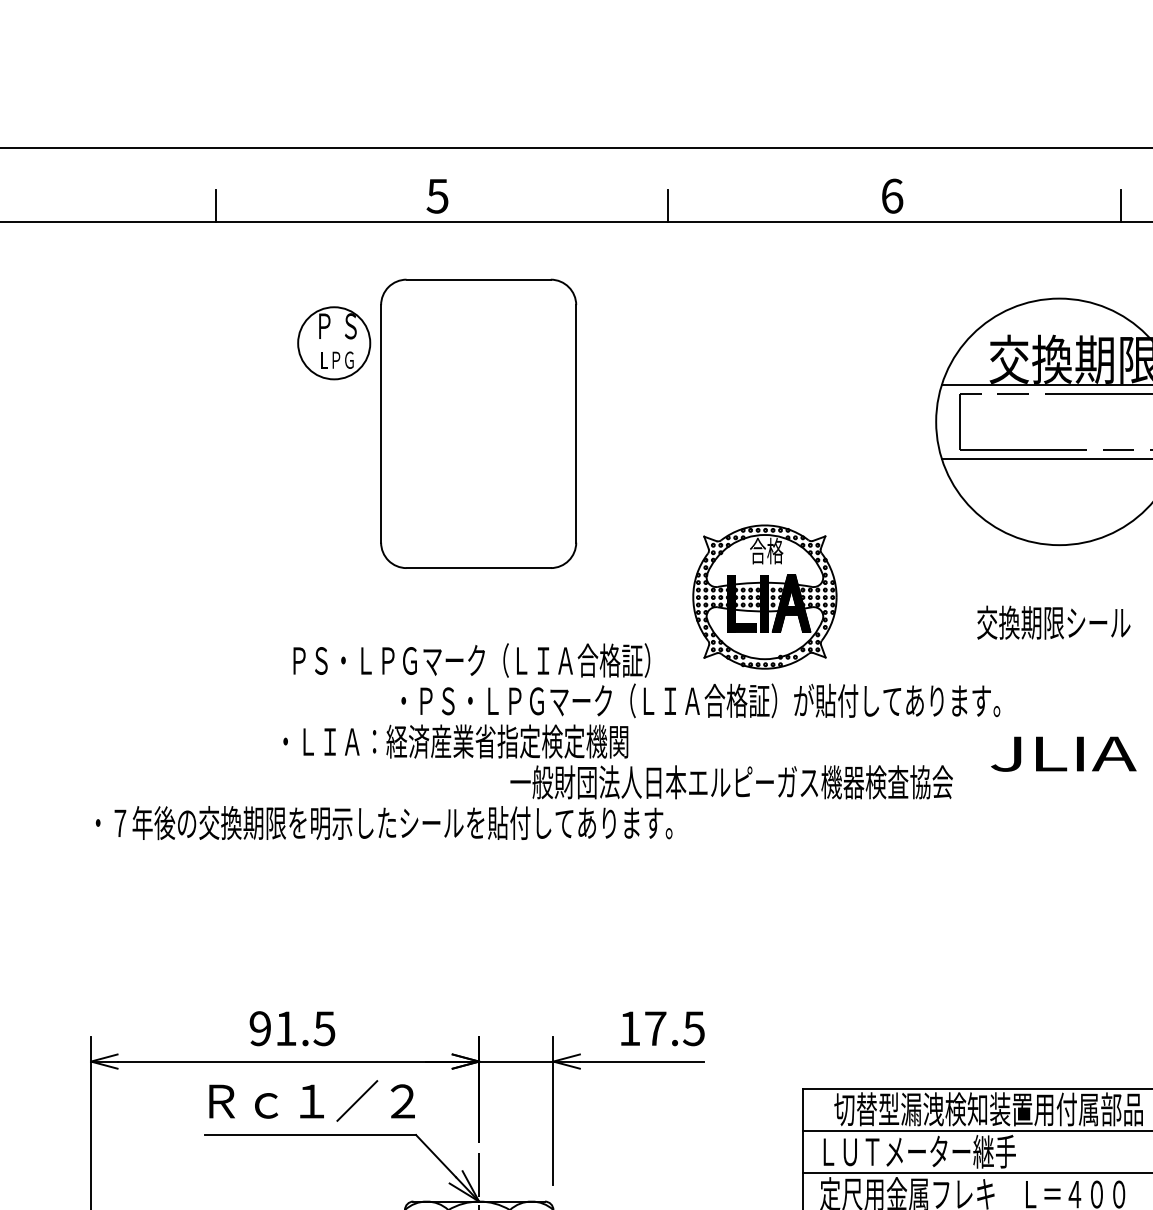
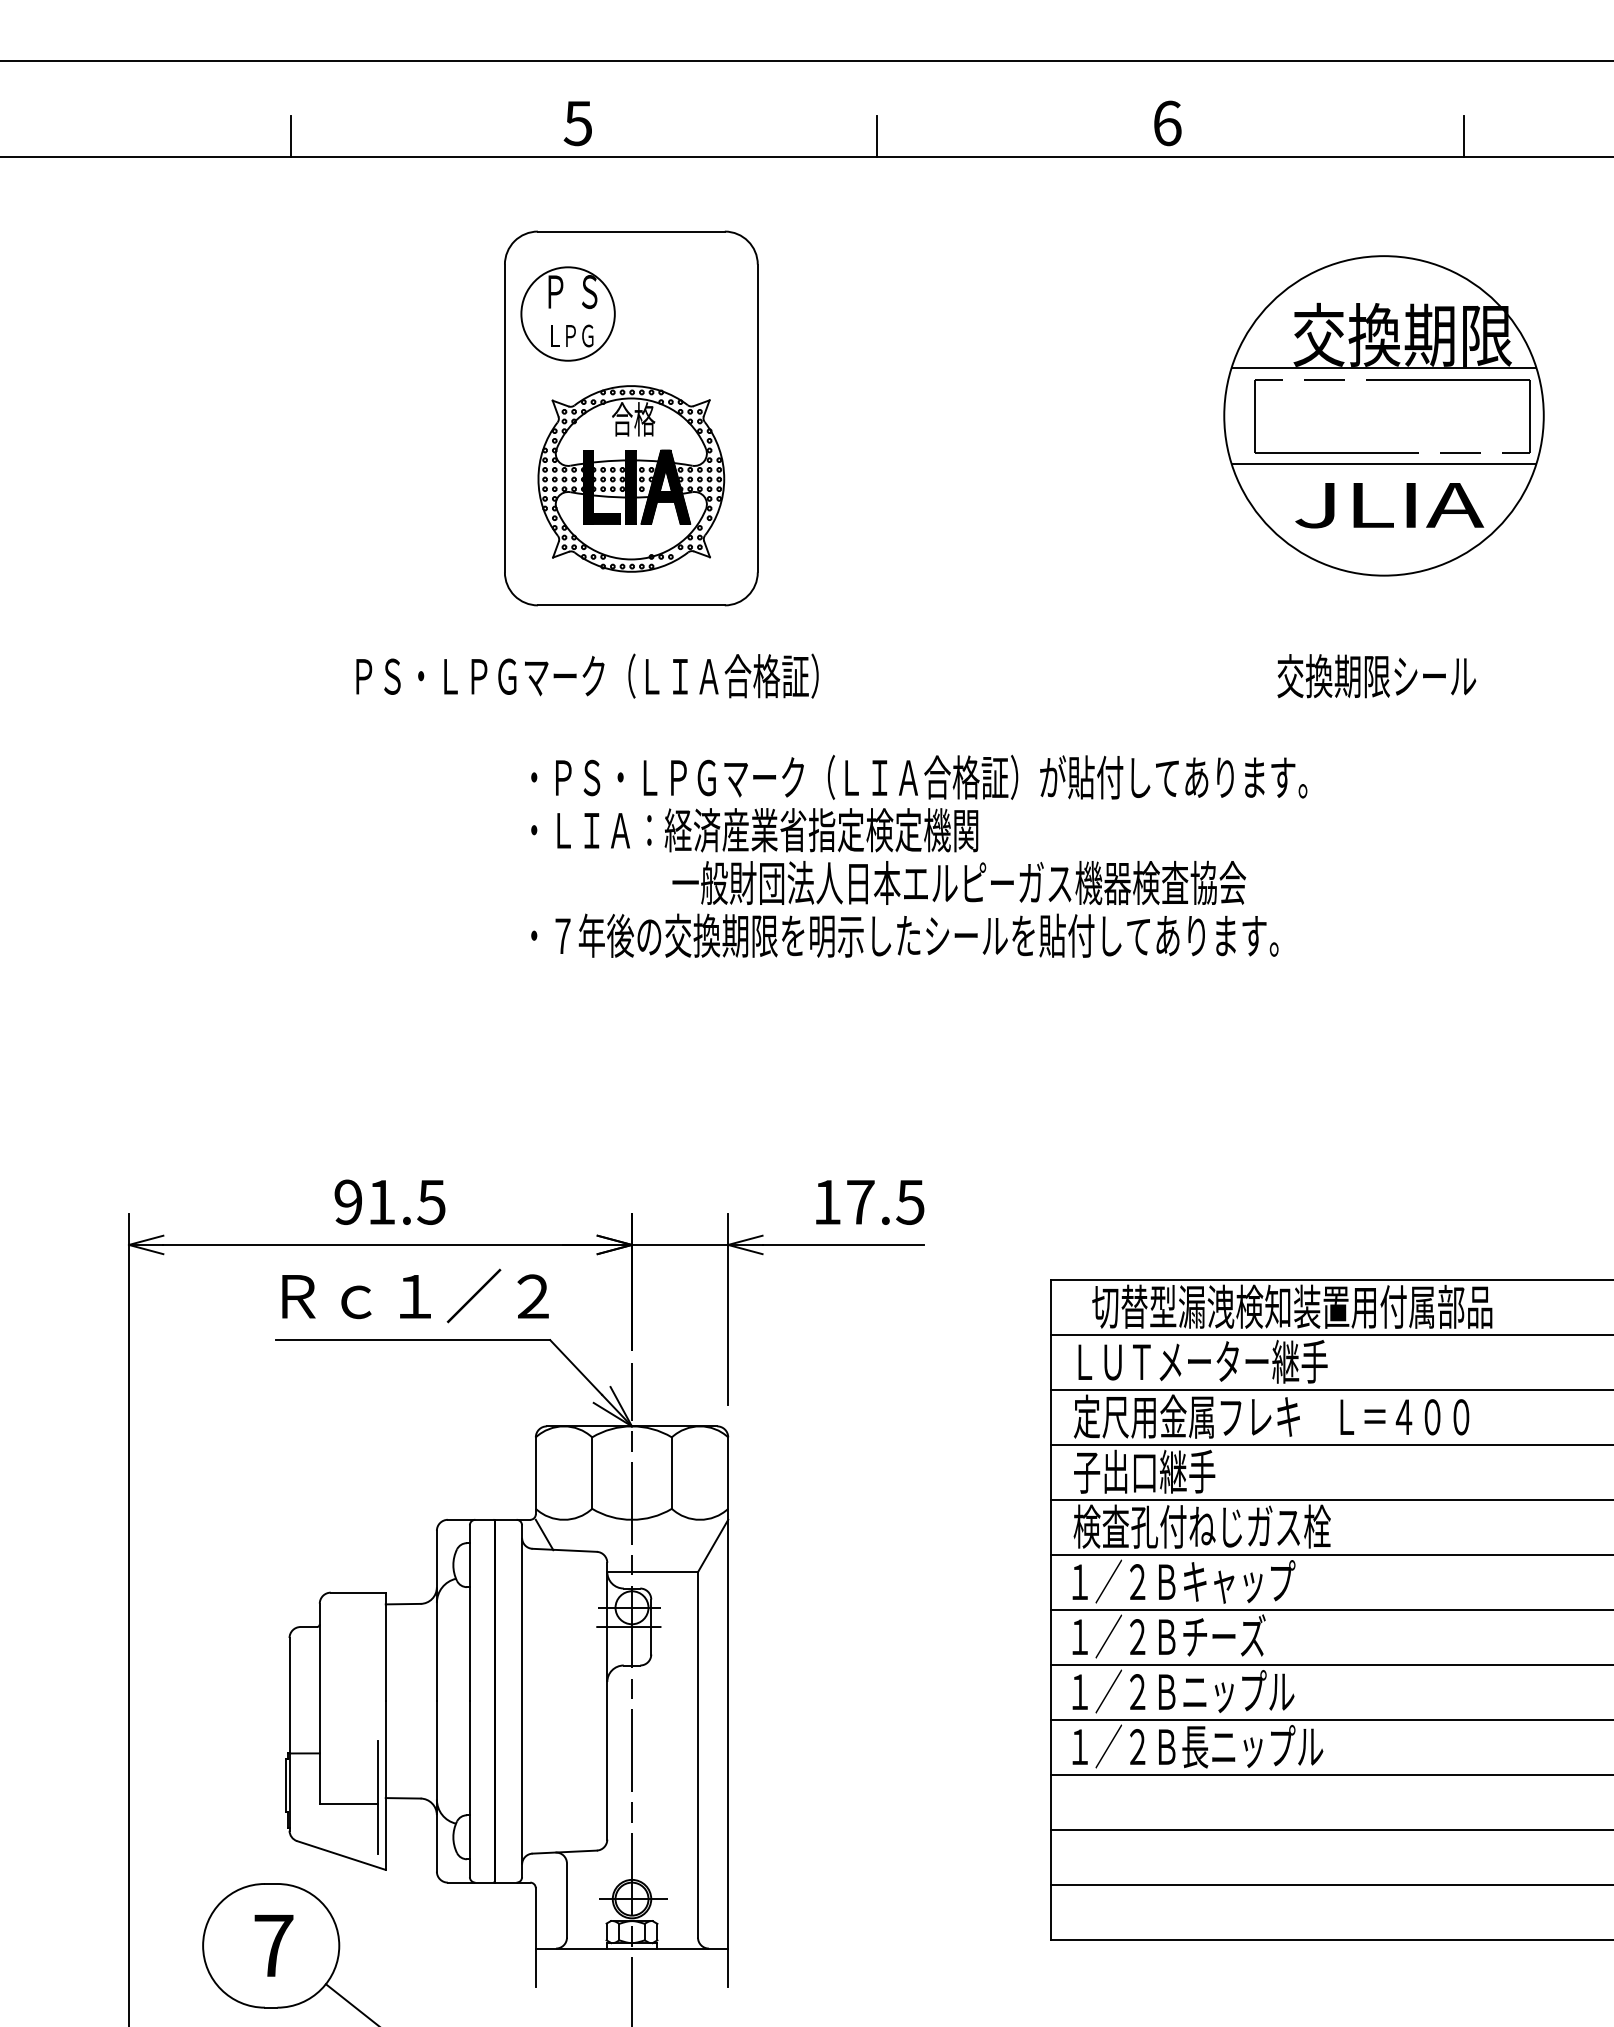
part: (333, 342) -> (567, 313), moved
part: (765, 596) -> (631, 478), moved
text: (471, 660) -> (587, 675), moved
text: (455, 741) -> (754, 830), moved
text: (1063, 754) -> (1389, 505), moved
text: (383, 822) -> (904, 935), moved

